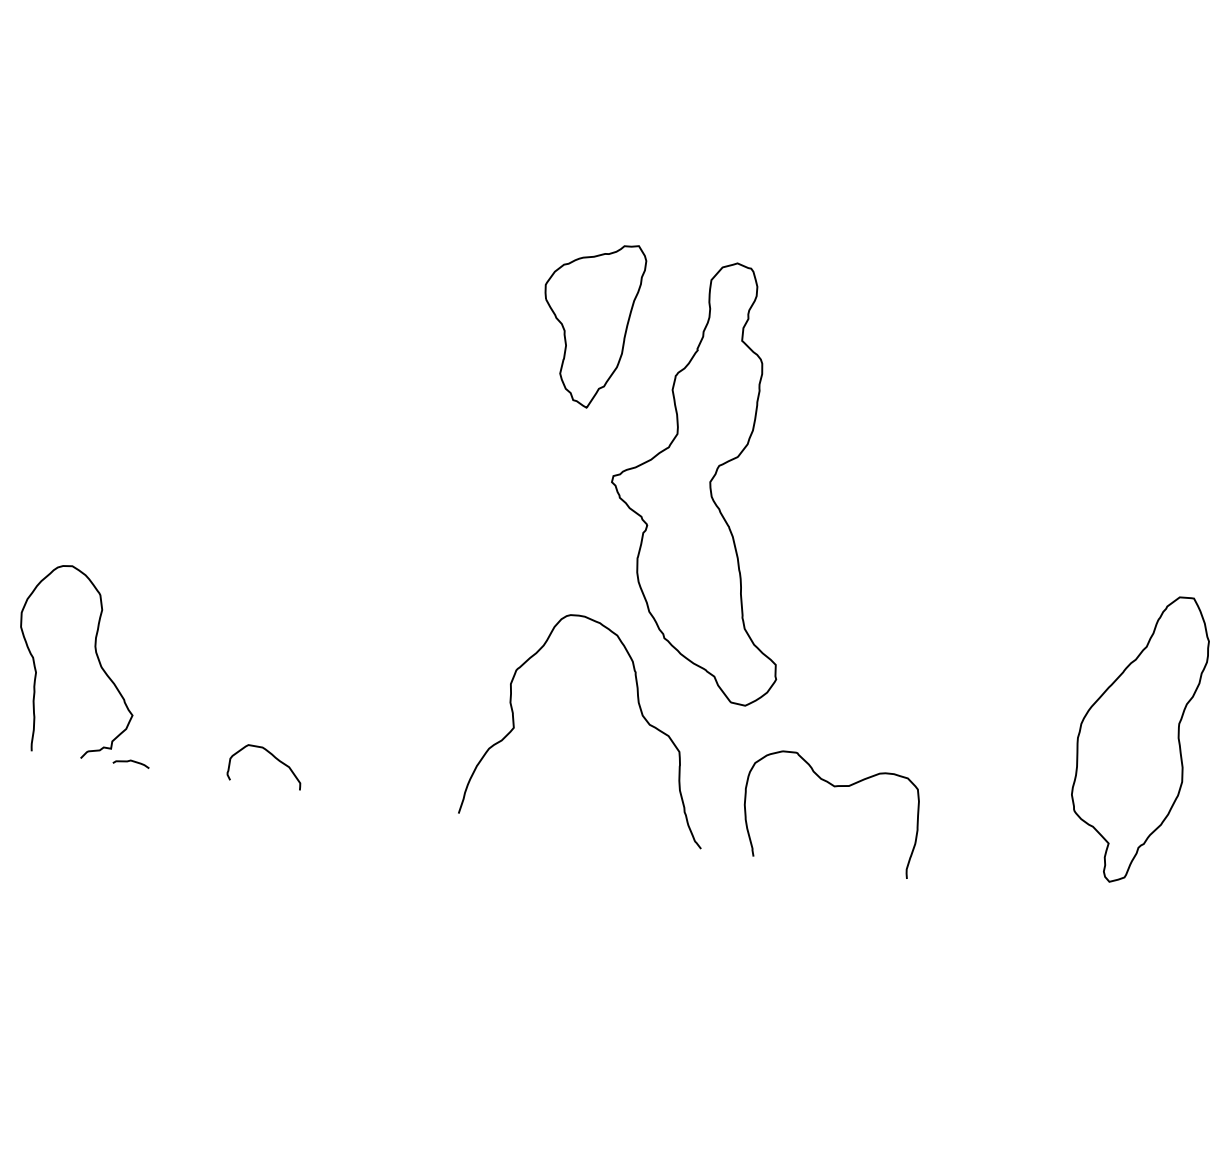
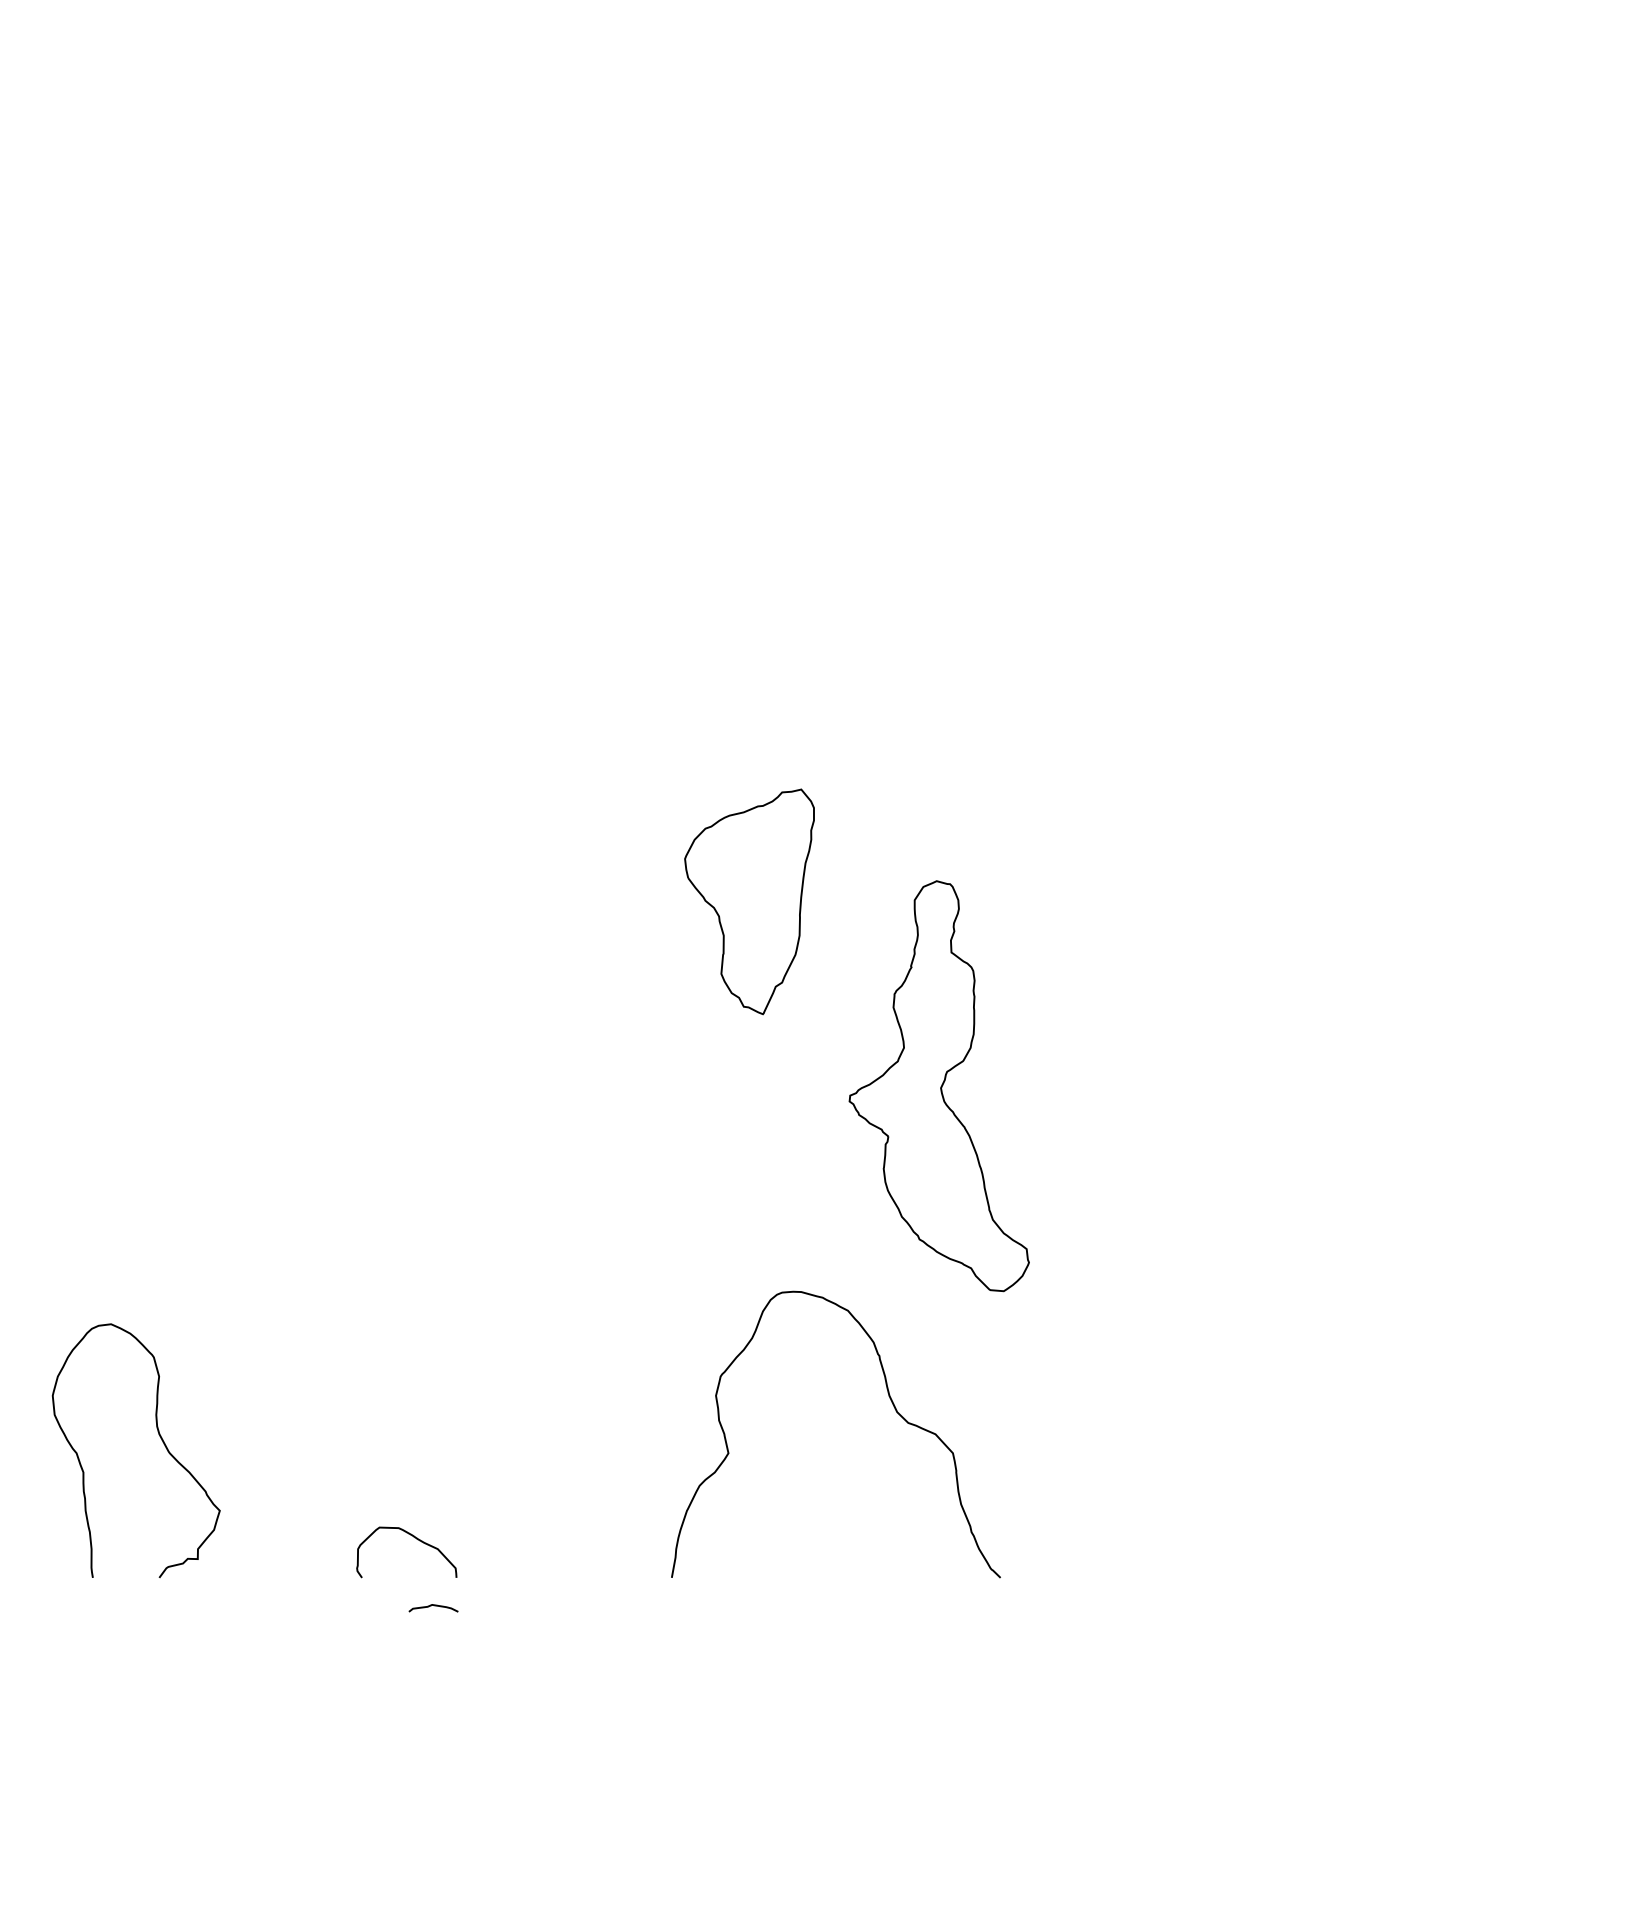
part: (709, 479) -> (939, 1085), size x0.7
part: (1136, 738) -> (1557, 1346), removed
curve: (132, 761) -> (434, 1606), moved
curve: (835, 786) -> (1166, 1469), removed

